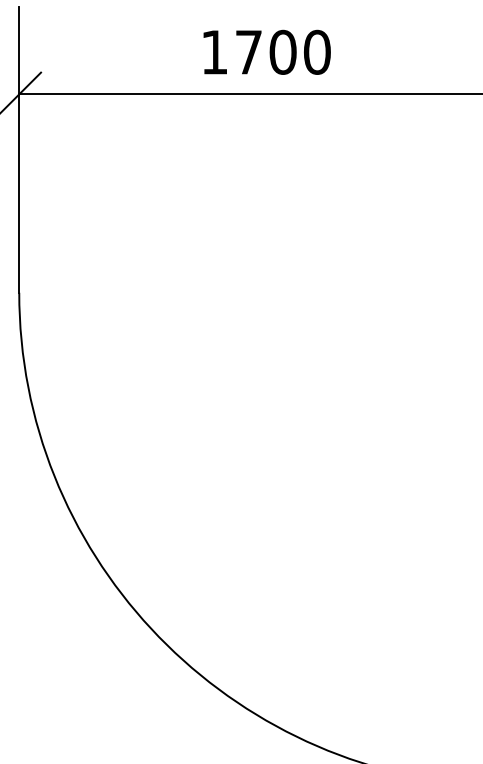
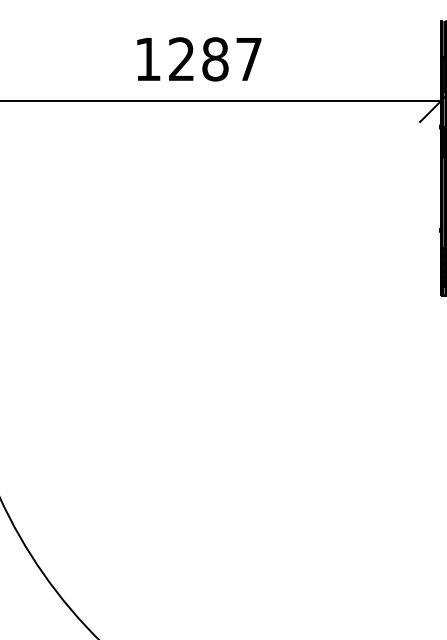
text: (282, 51) -> (214, 58), 1700 -> 1287

